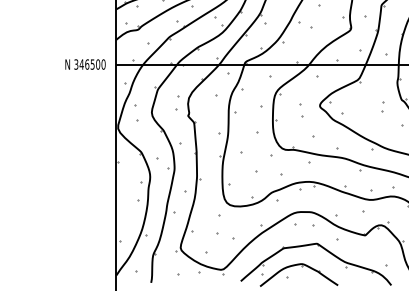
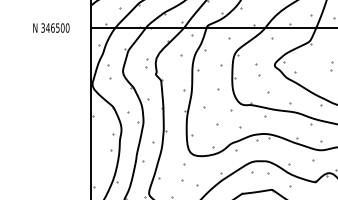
text: (85, 64) -> (51, 28), moved
part: (177, 103) -> (146, 63), size x0.62

